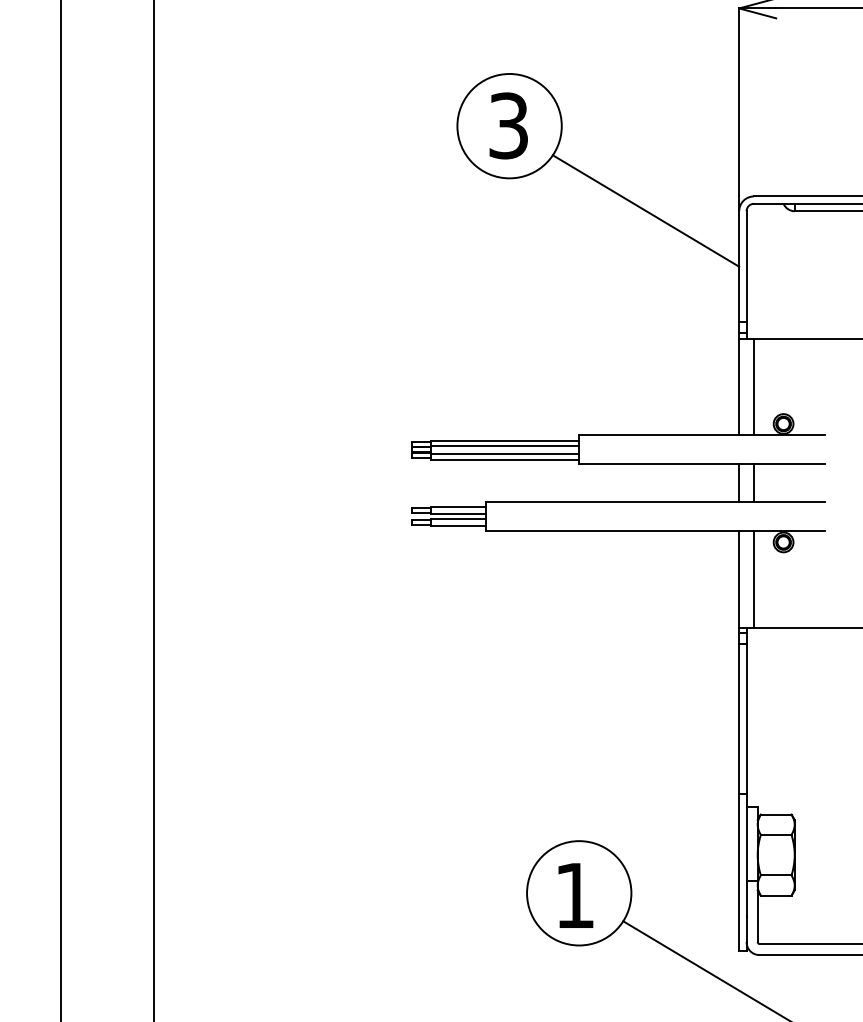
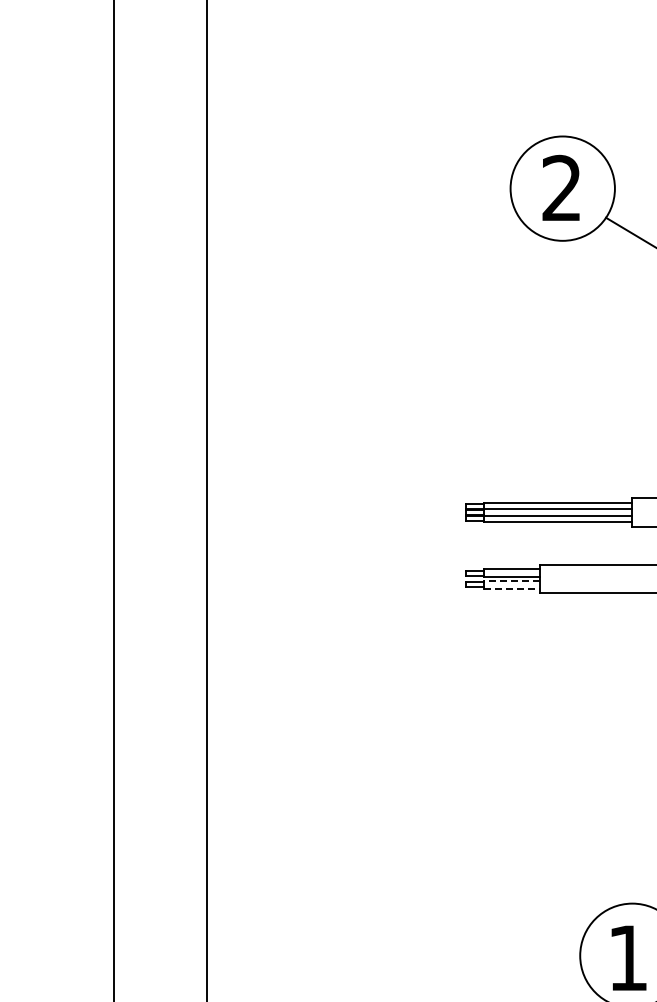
text: (508, 125) -> (561, 187), 3 -> 2
line: (458, 518) -> (511, 580), solid -> dashed
line: (458, 526) -> (511, 588), solid -> dashed

